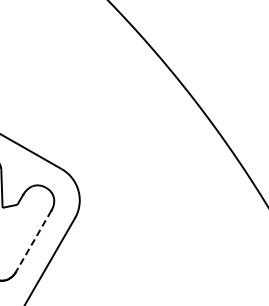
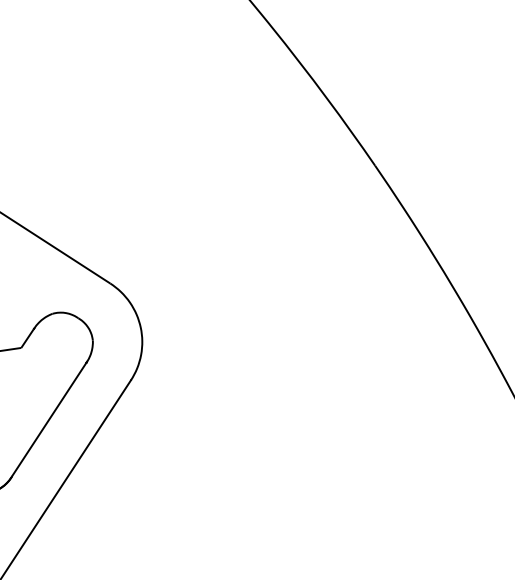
line: (33, 241) -> (48, 420), dashed -> solid

